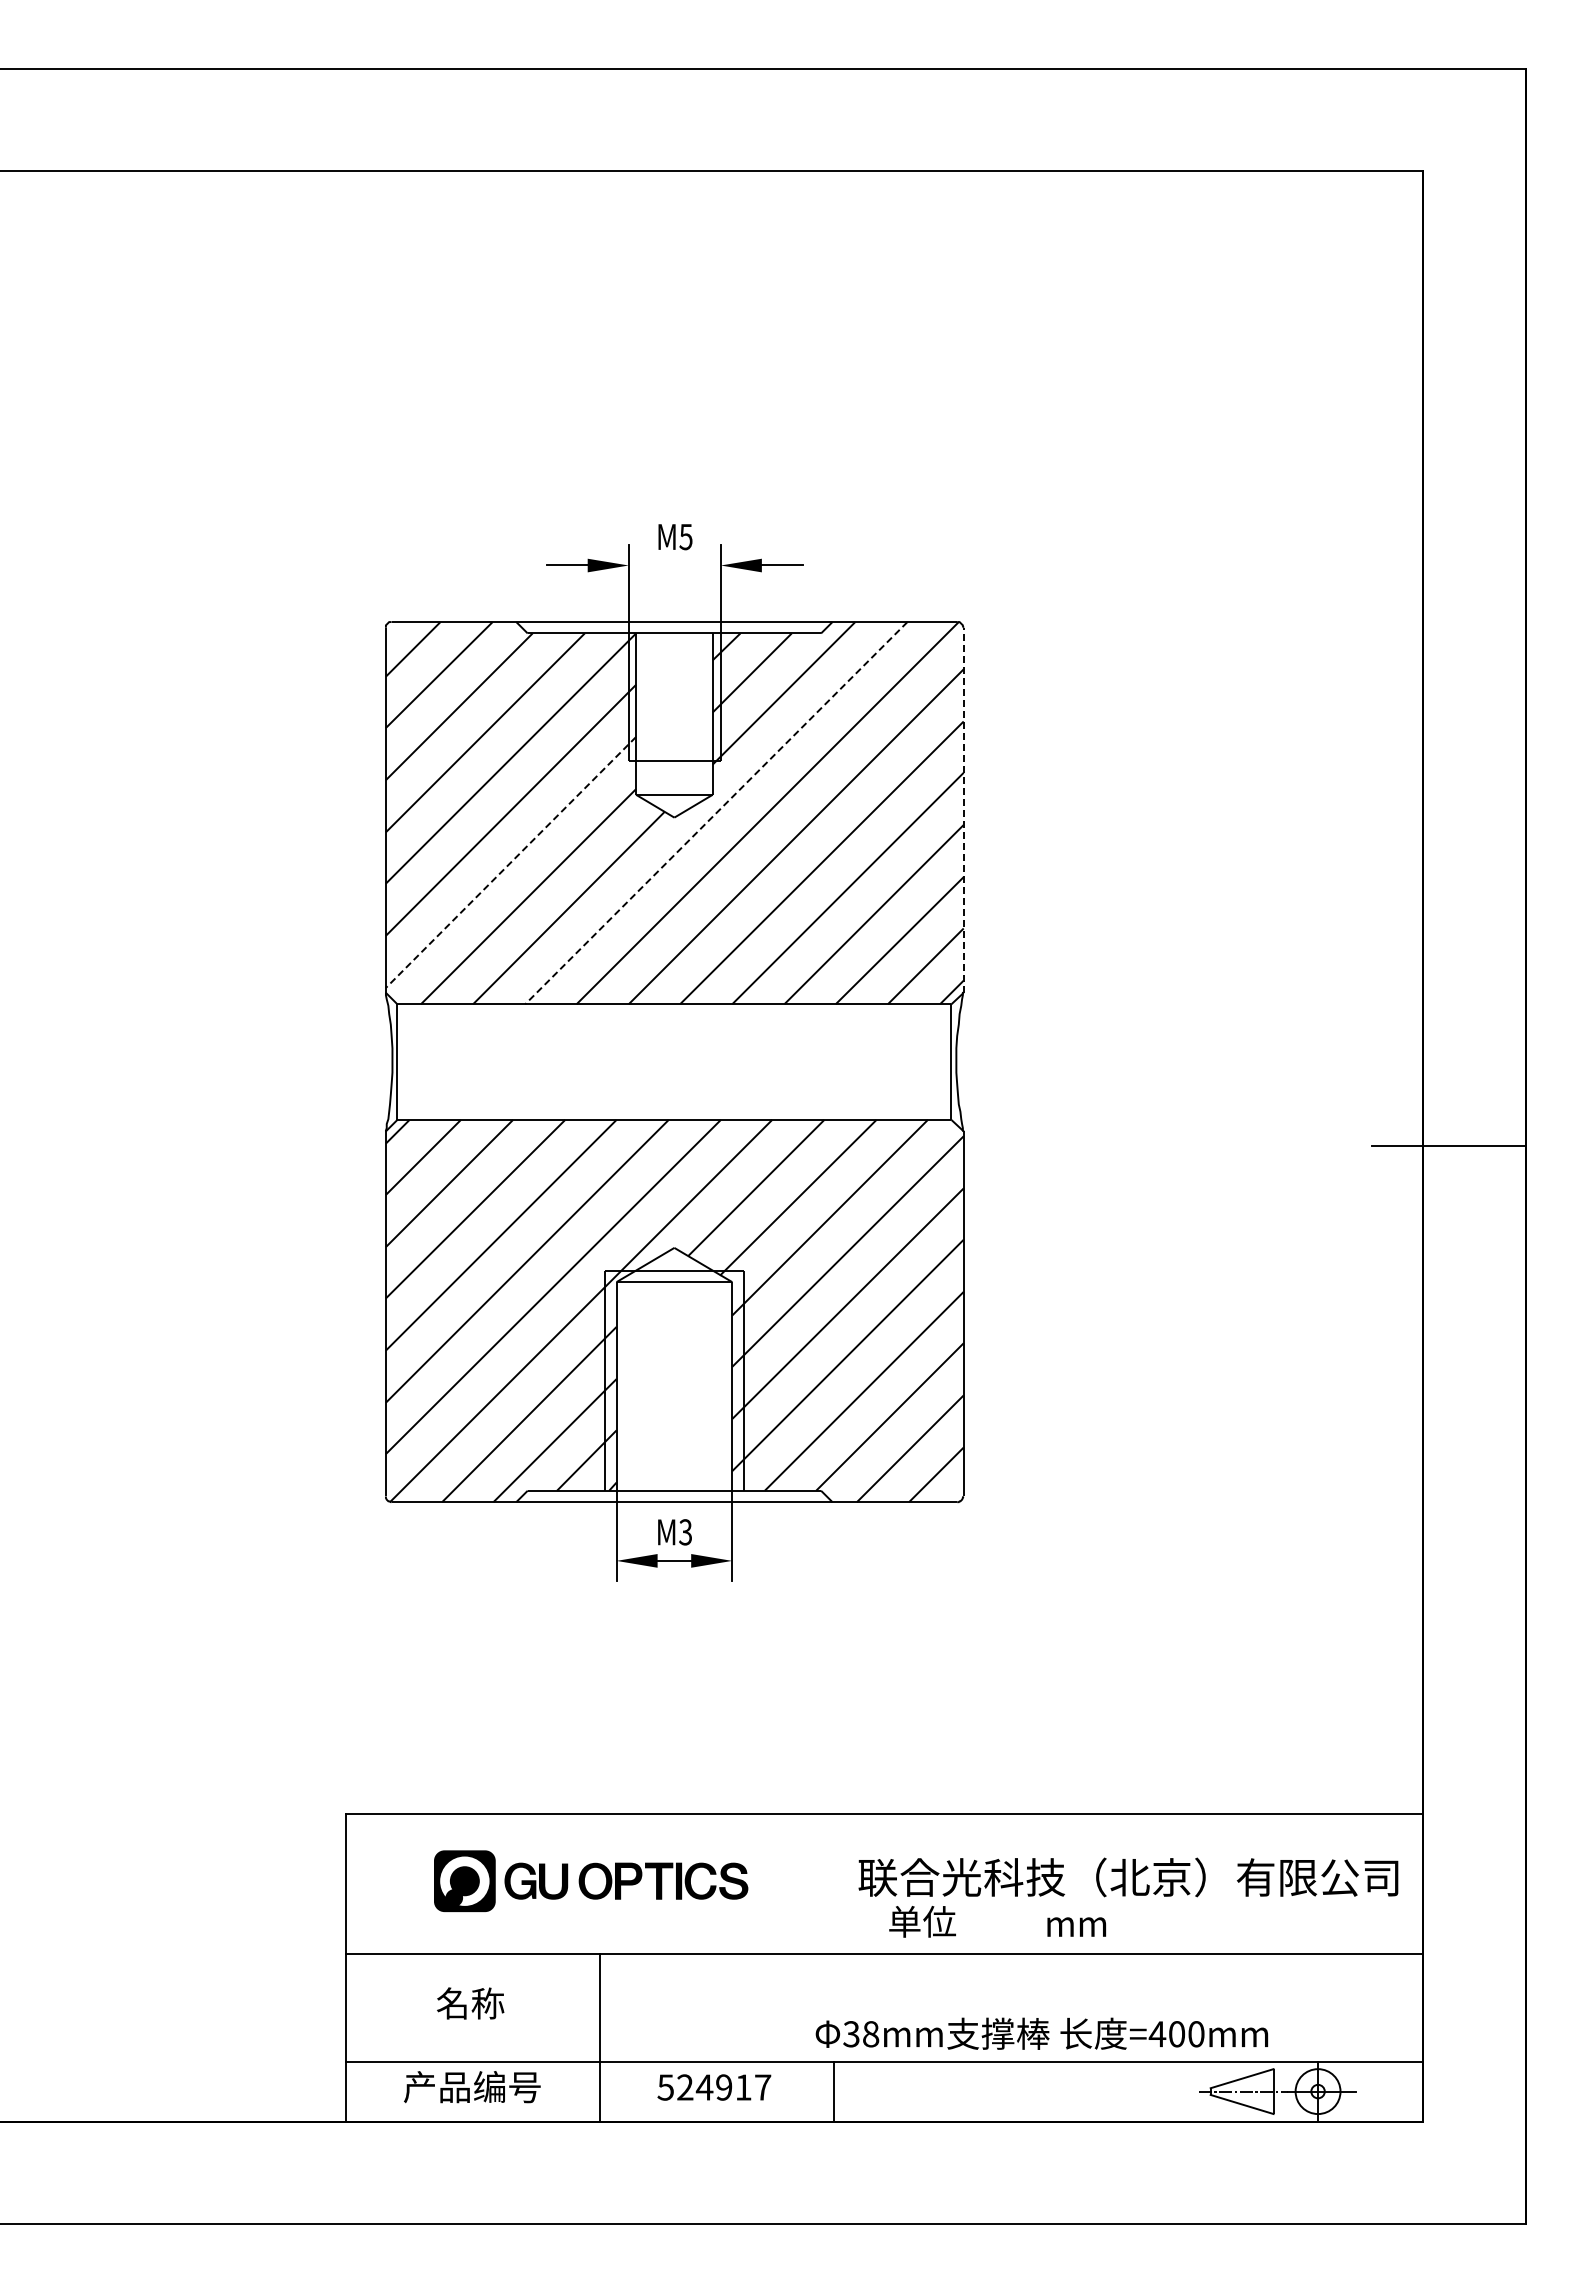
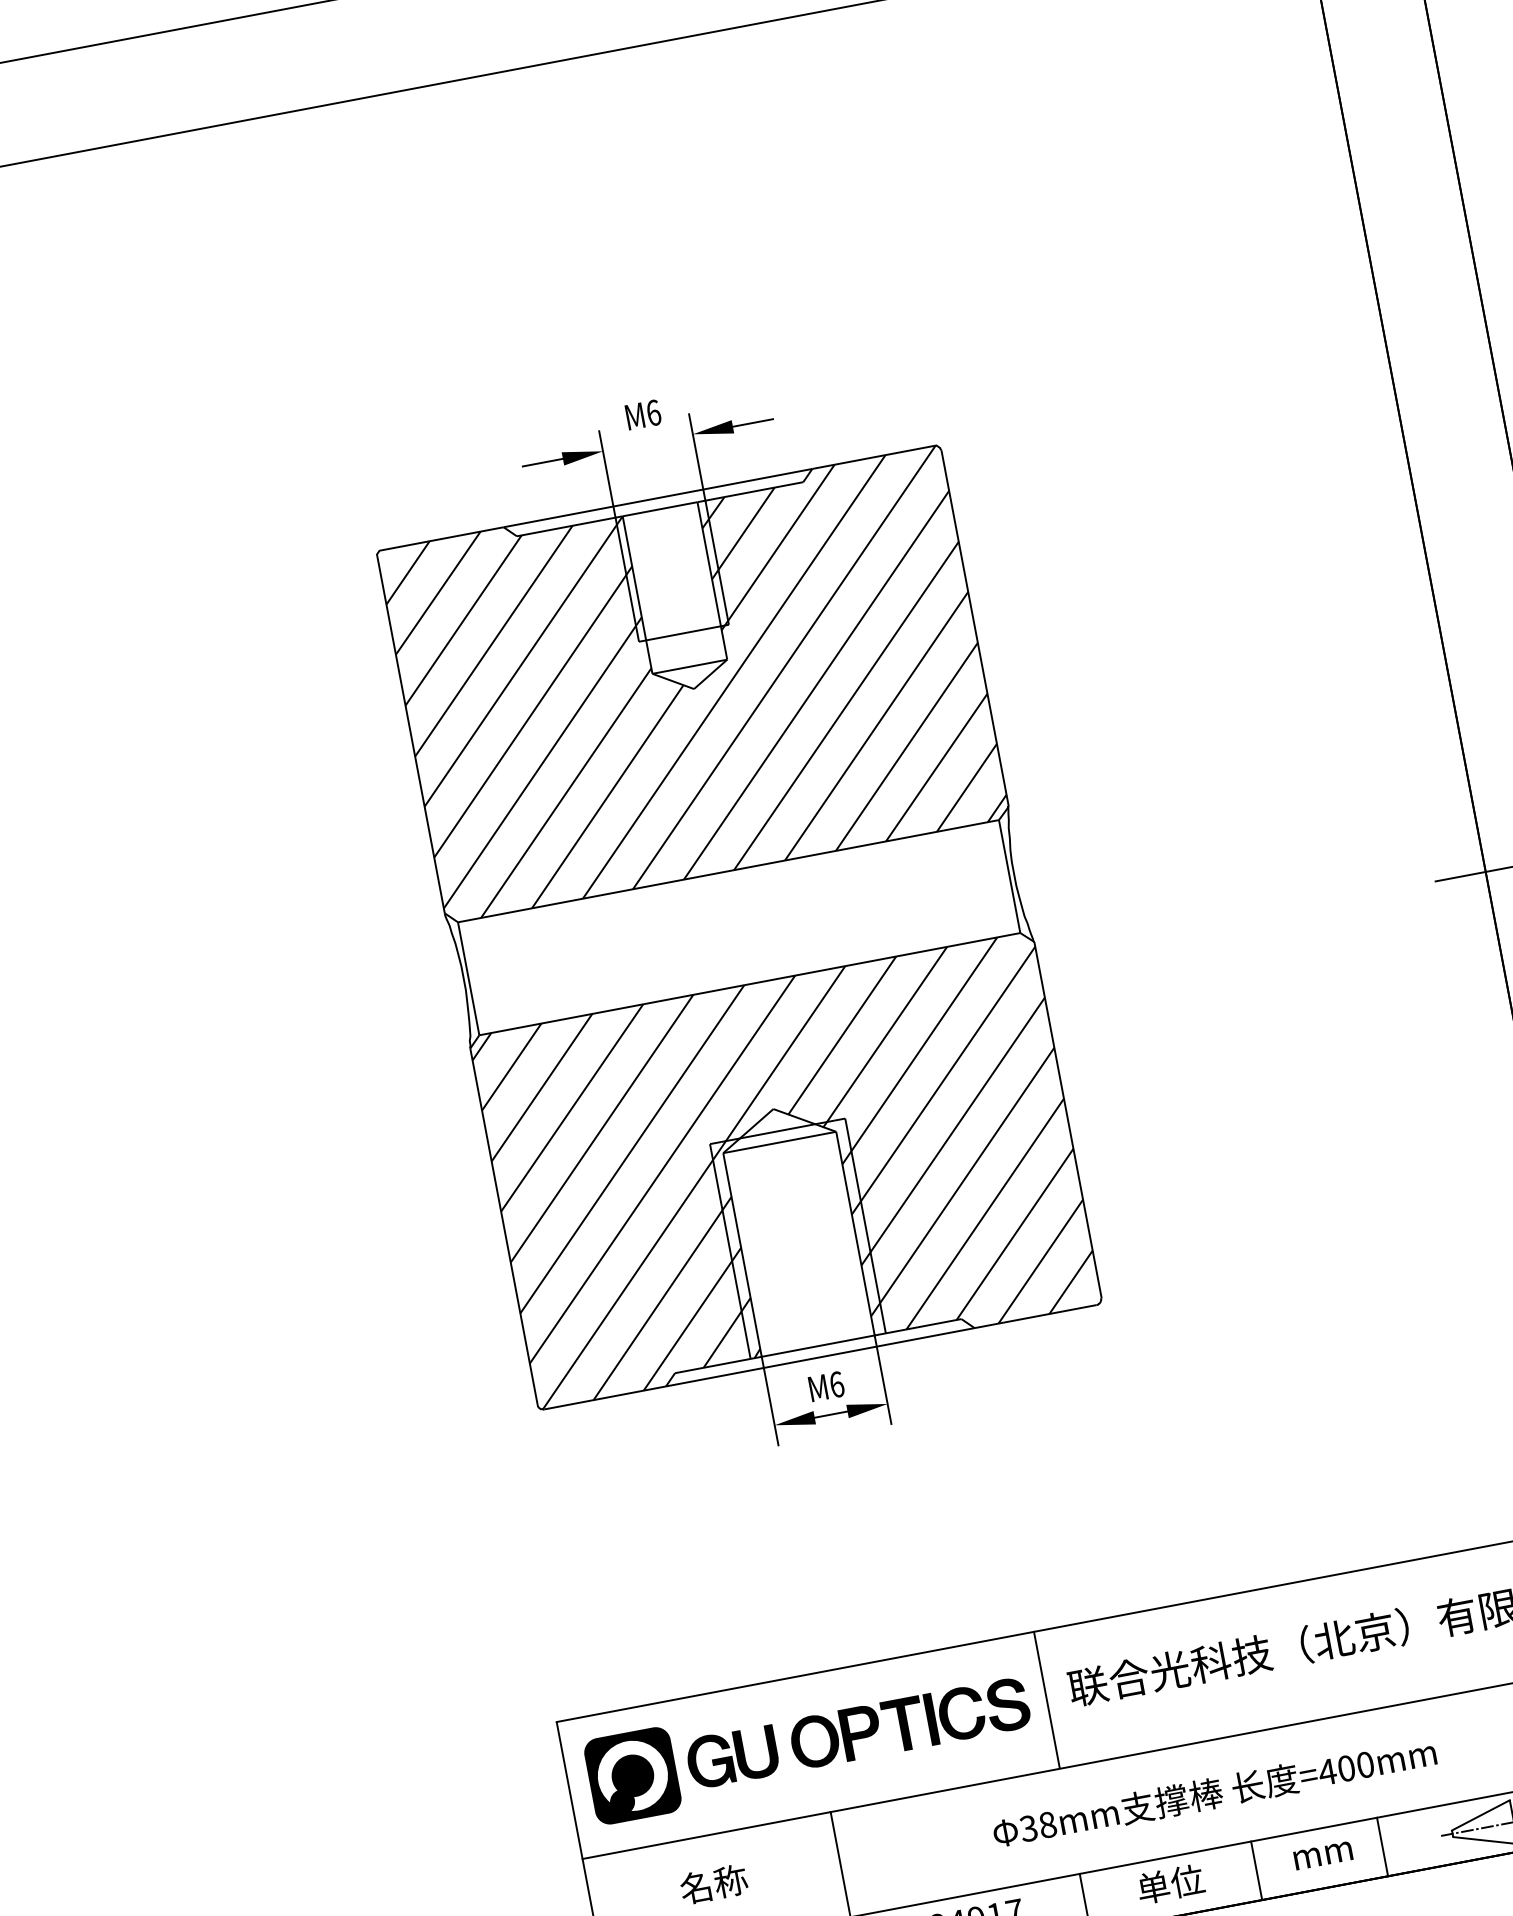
text: (685, 536) -> (653, 412), M5 -> M6
line: (963, 810) -> (974, 628), dashed -> solid
line: (716, 813) -> (734, 677), dashed -> solid
line: (510, 862) -> (542, 763), dashed -> solid
text: (685, 1532) -> (836, 1384), M3 -> M6
part: (590, 1881) -> (808, 1743), size x1.43
line: (834, 1882) -> (1046, 1699), added
text: (922, 1921) -> (1170, 1883), moved
text: (1076, 1926) -> (1322, 1855), moved
text: (1041, 2033) -> (1214, 1792), moved
line: (1009, 2091) -> (1256, 1870), added
line: (1138, 2091) -> (1382, 1847), added

